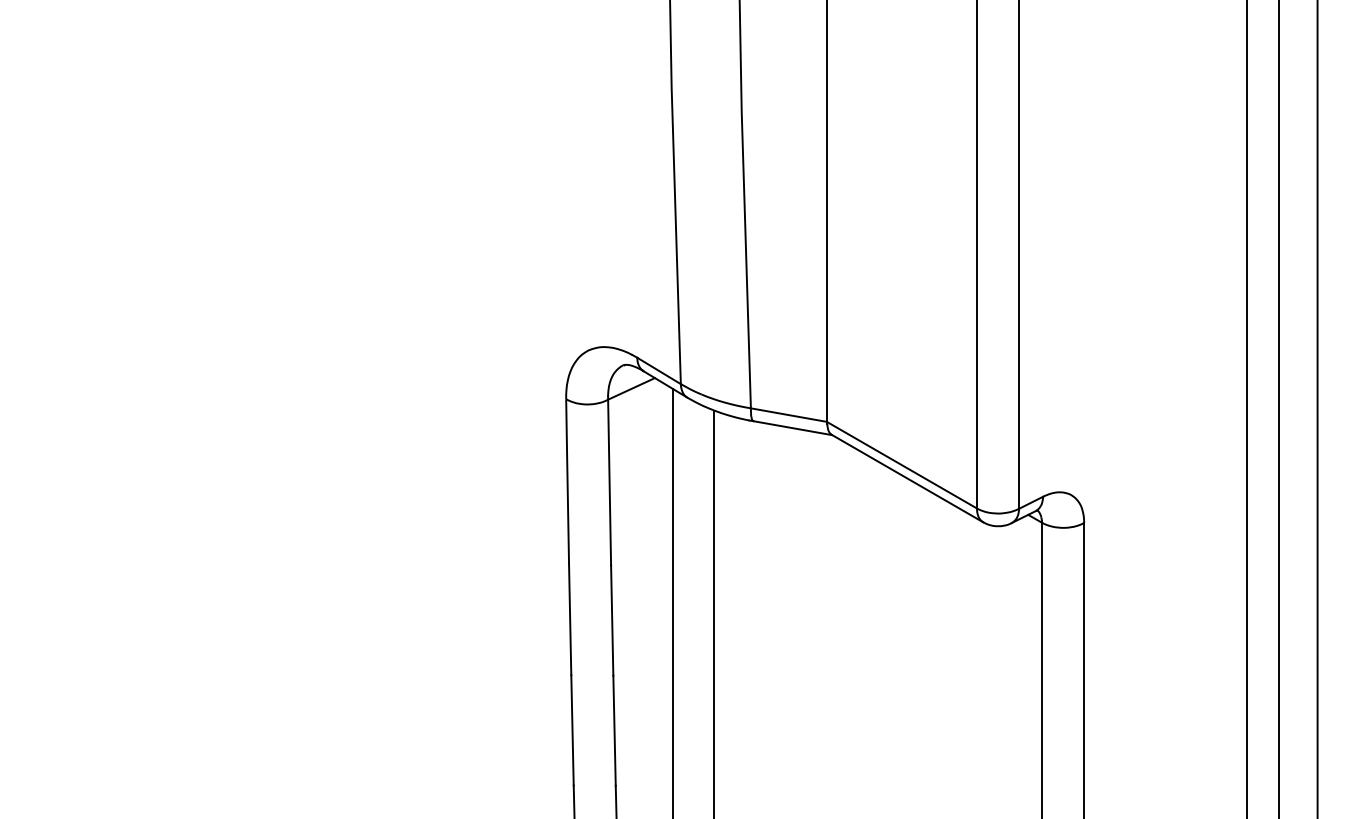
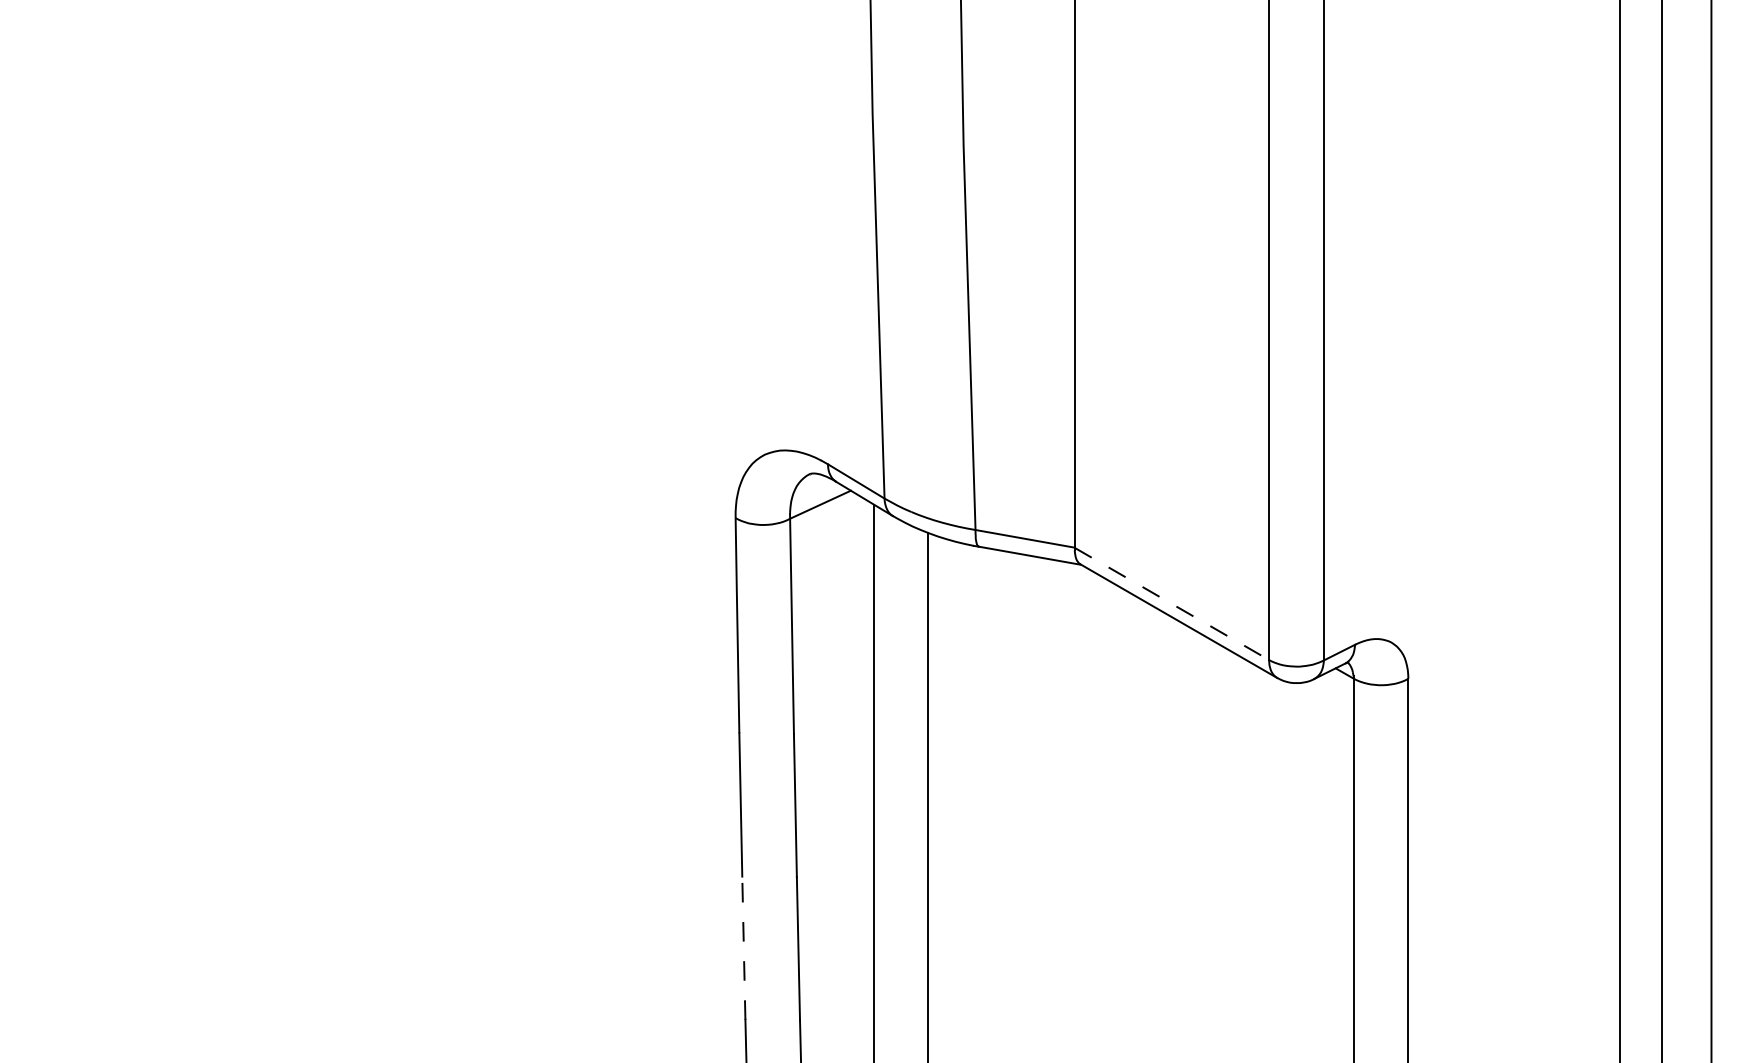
line: (902, 465) -> (1172, 604), solid -> dashed
line: (572, 730) -> (743, 948), solid -> dashed

